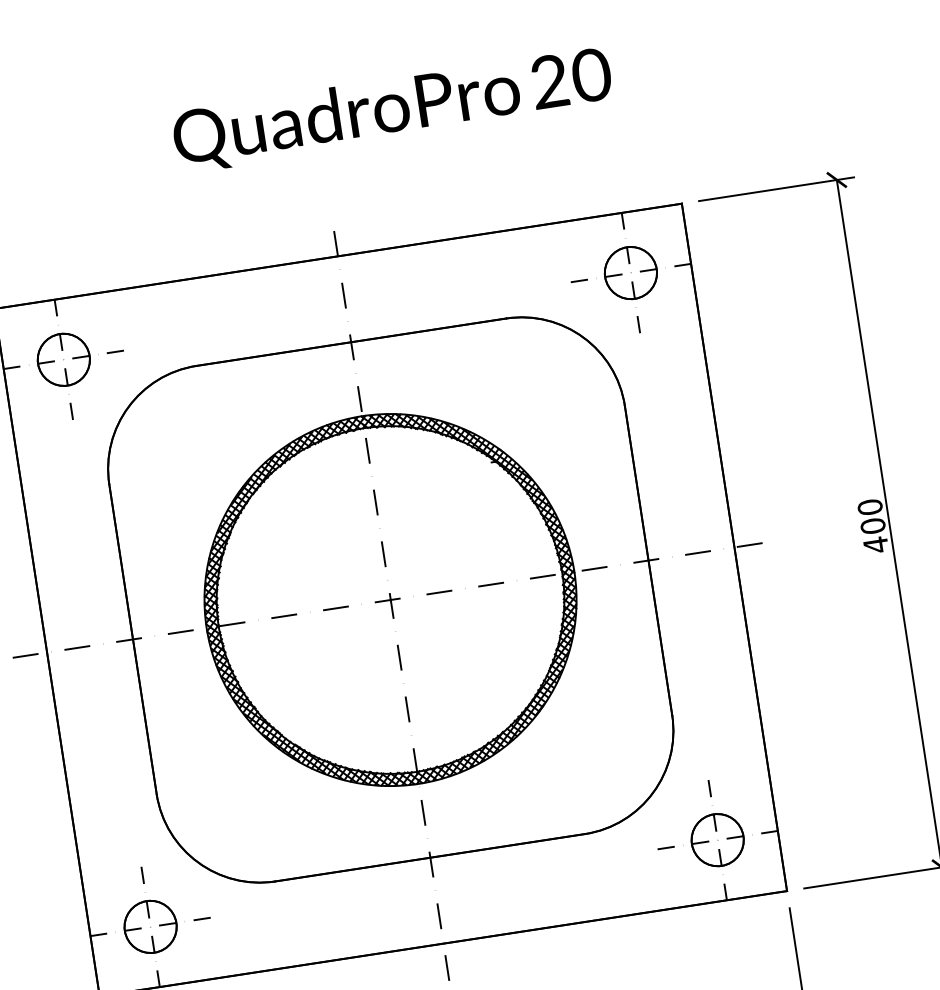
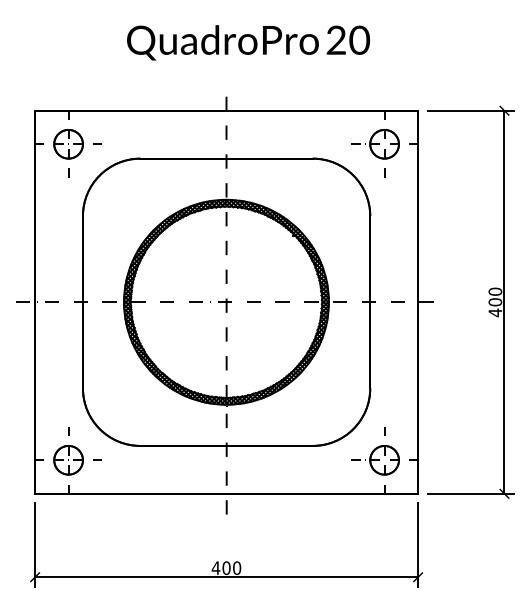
text: (392, 109) -> (248, 42), moved

